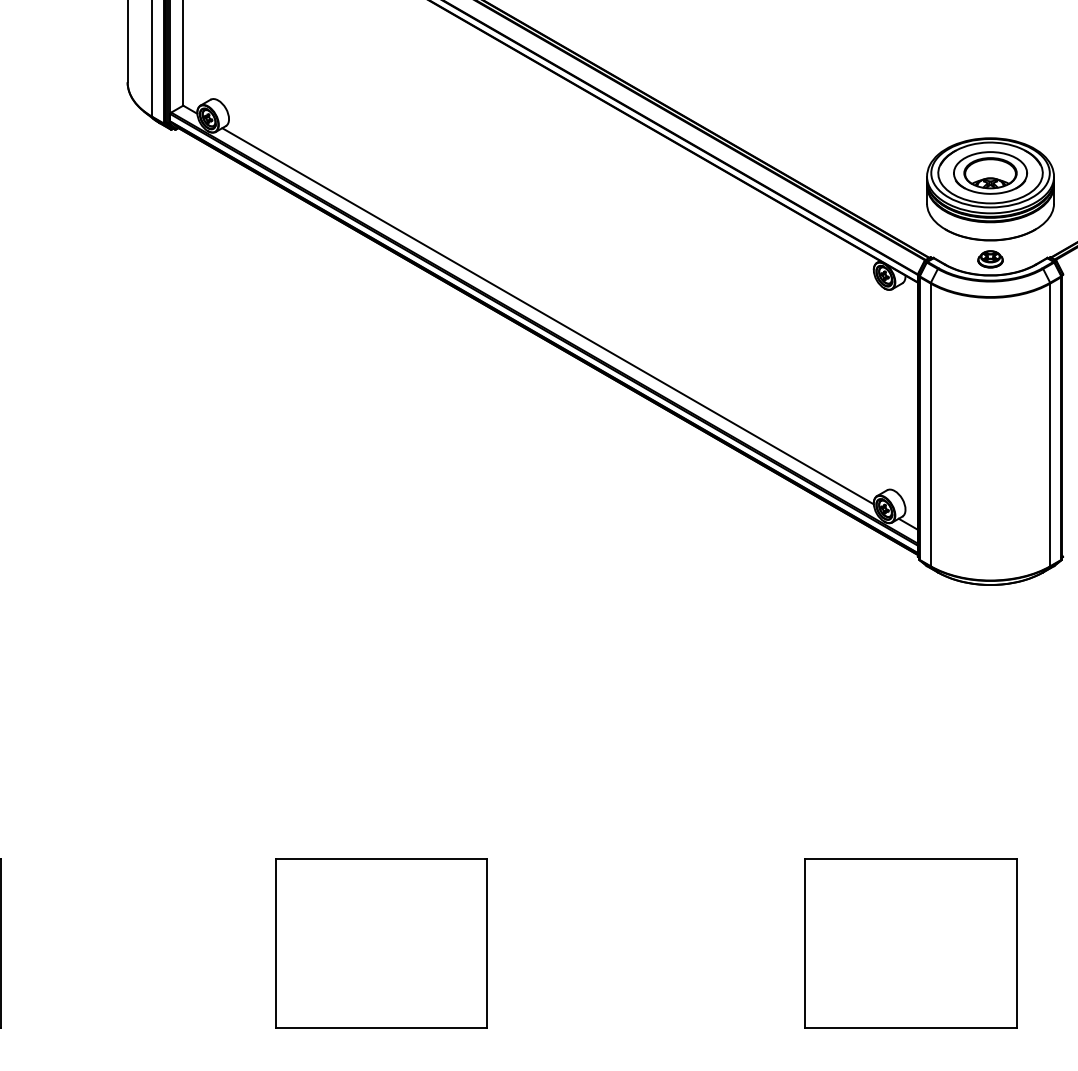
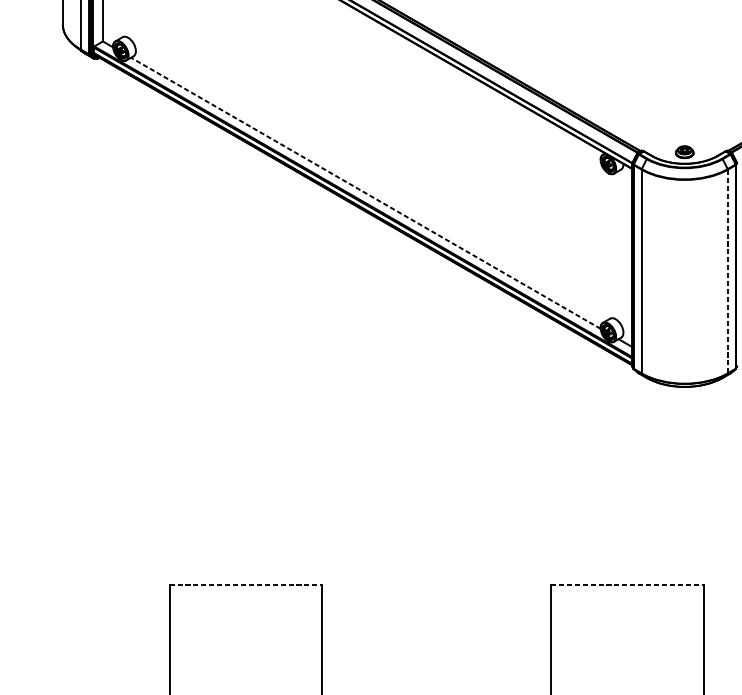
part: (990, 189) -> (684, 101), removed
line: (547, 316) -> (365, 193), solid -> dashed
line: (1050, 424) -> (727, 271), solid -> dashed
line: (381, 859) -> (245, 584), solid -> dashed
line: (910, 859) -> (627, 584), solid -> dashed

